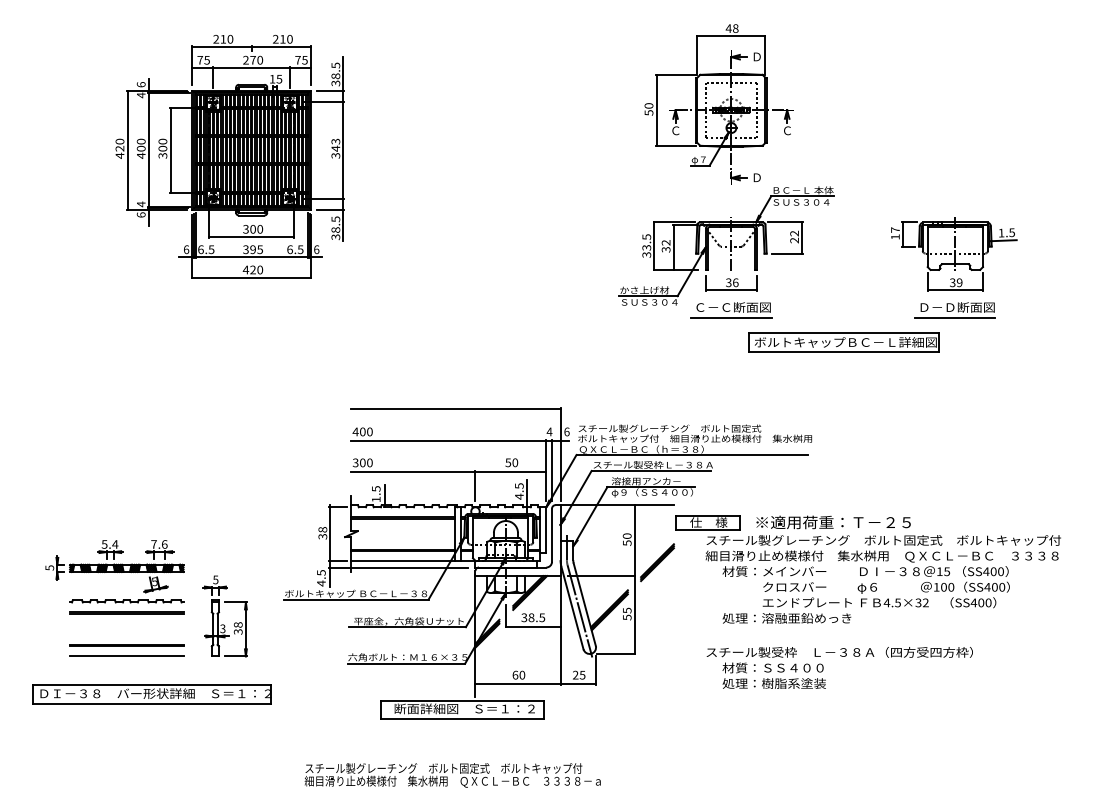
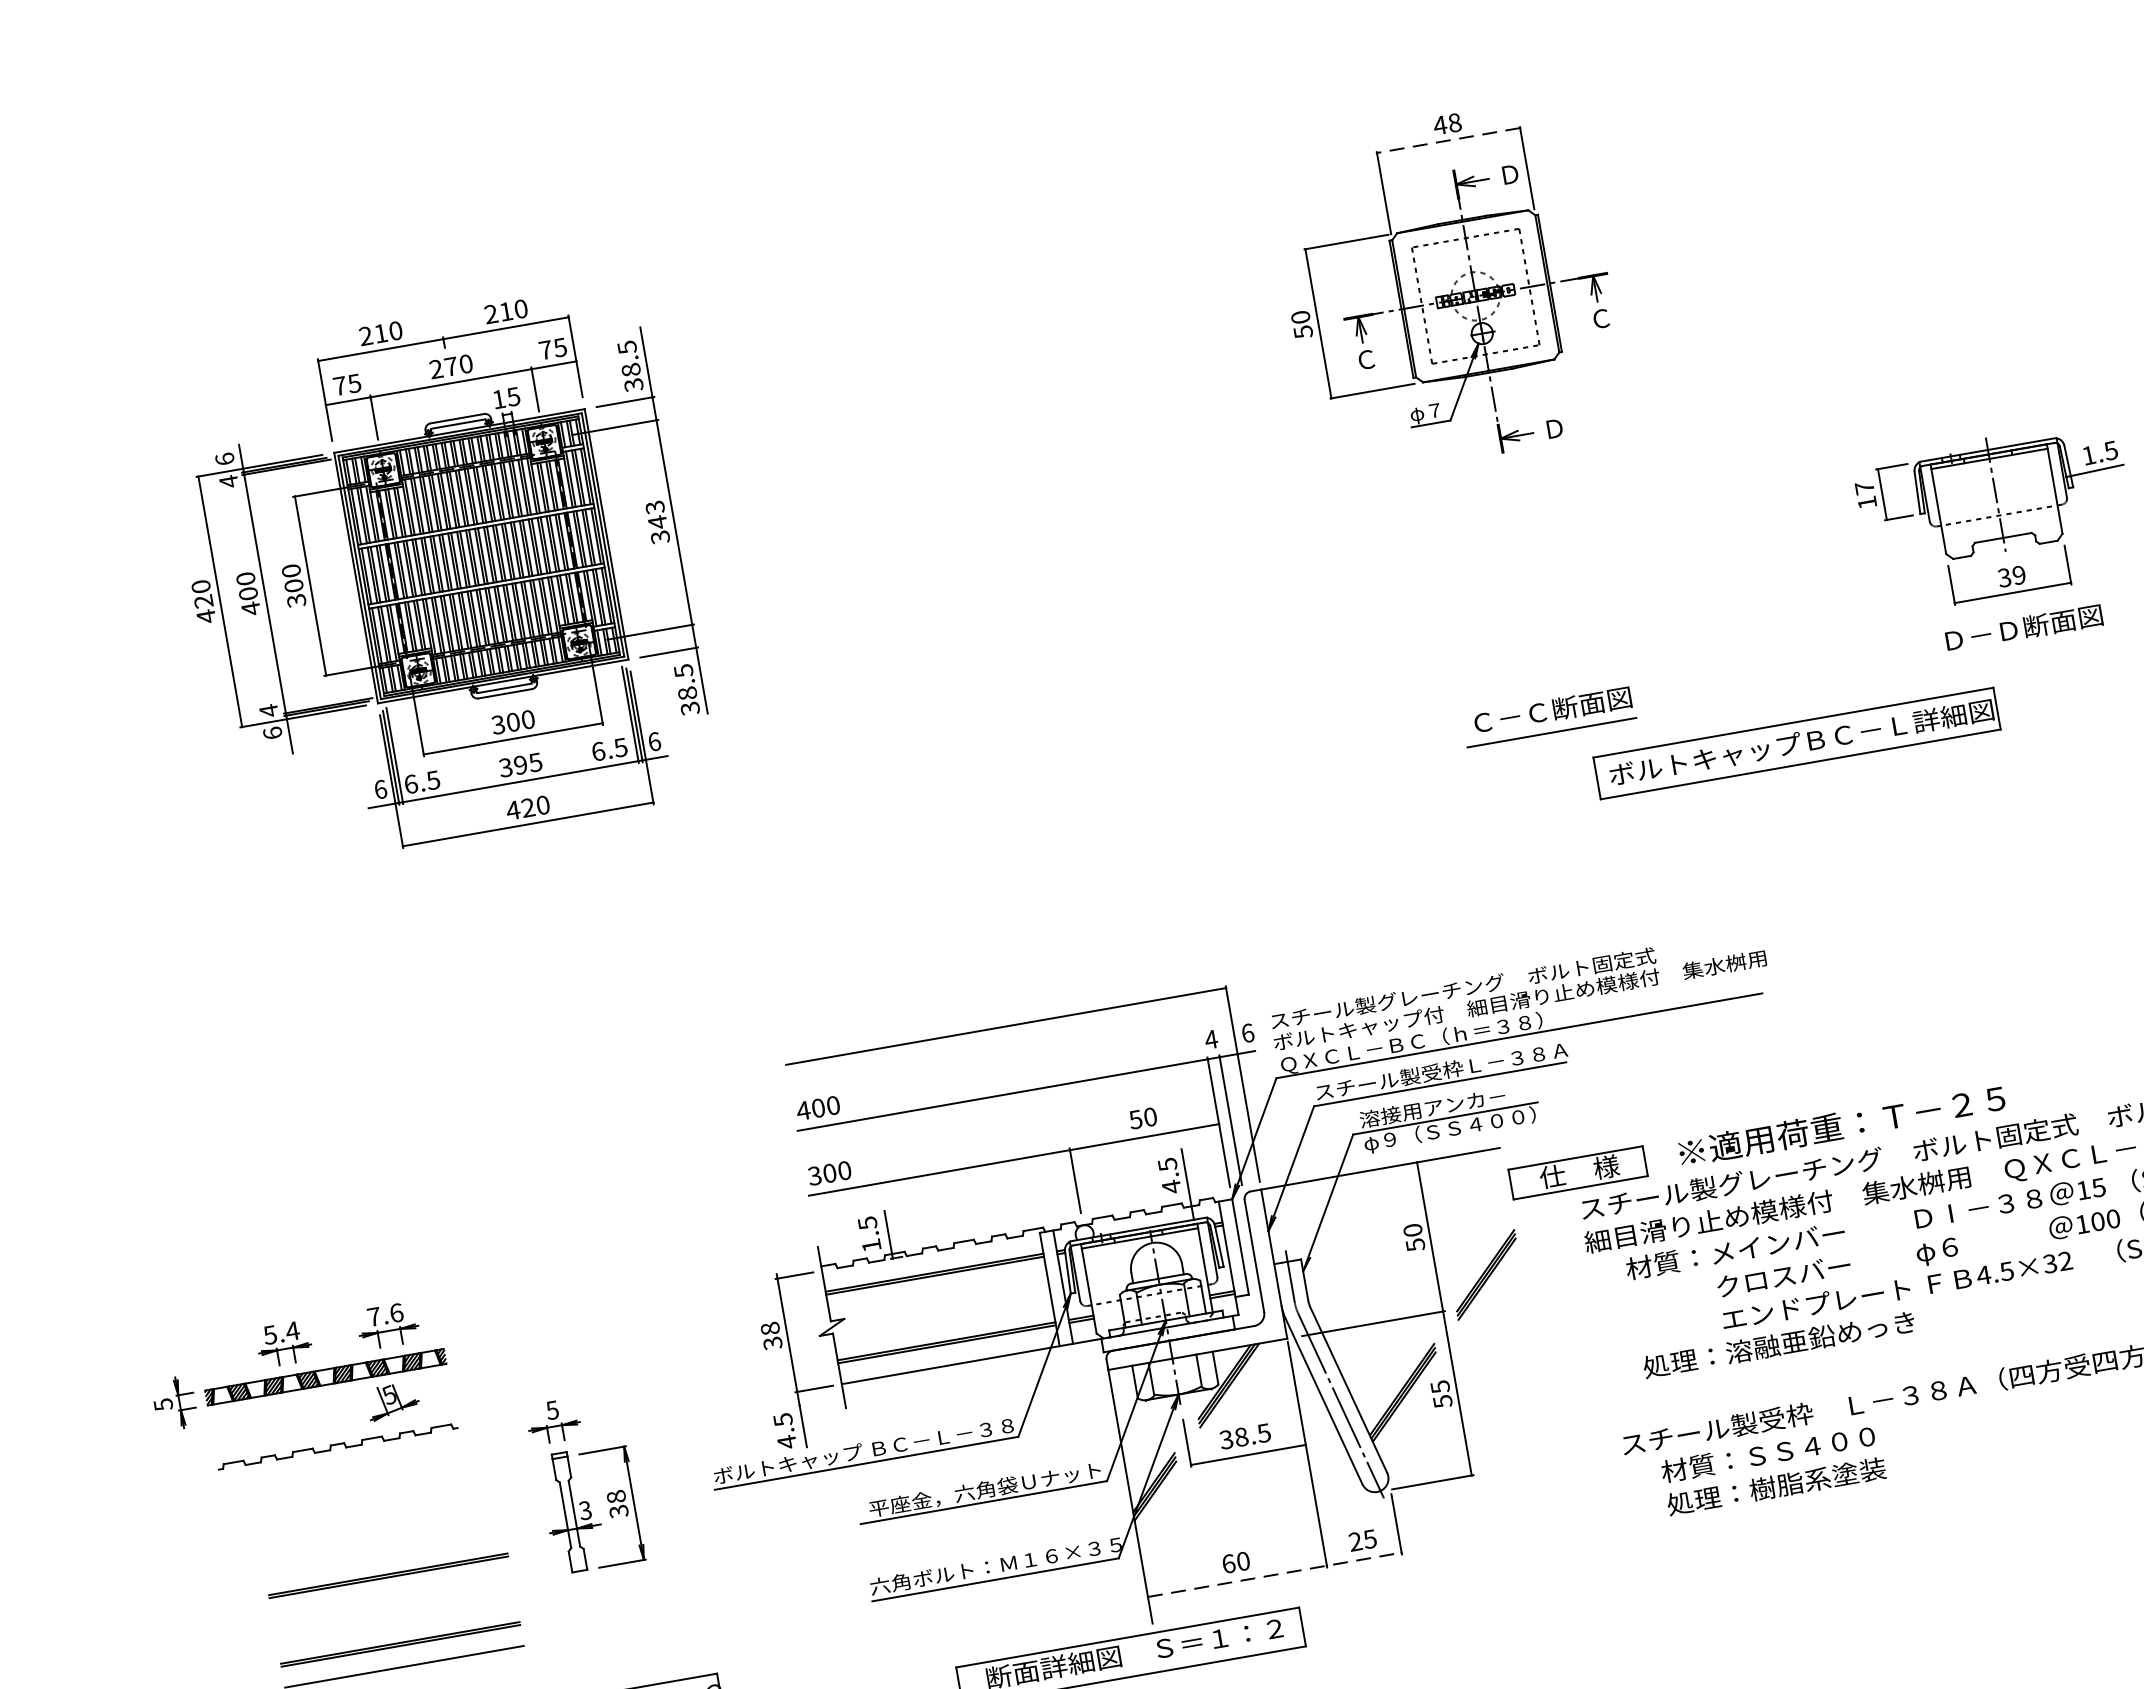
line: (730, 36) -> (1446, 141), solid -> dashed
part: (726, 245) -> (1515, 582), removed
line: (955, 317) -> (2023, 649), removed
line: (398, 567) -> (943, 1380), removed
part: (114, 571) -> (300, 1388), moved
part: (224, 616) -> (584, 1484), moved
line: (536, 683) -> (1276, 1573), solid -> dashed

